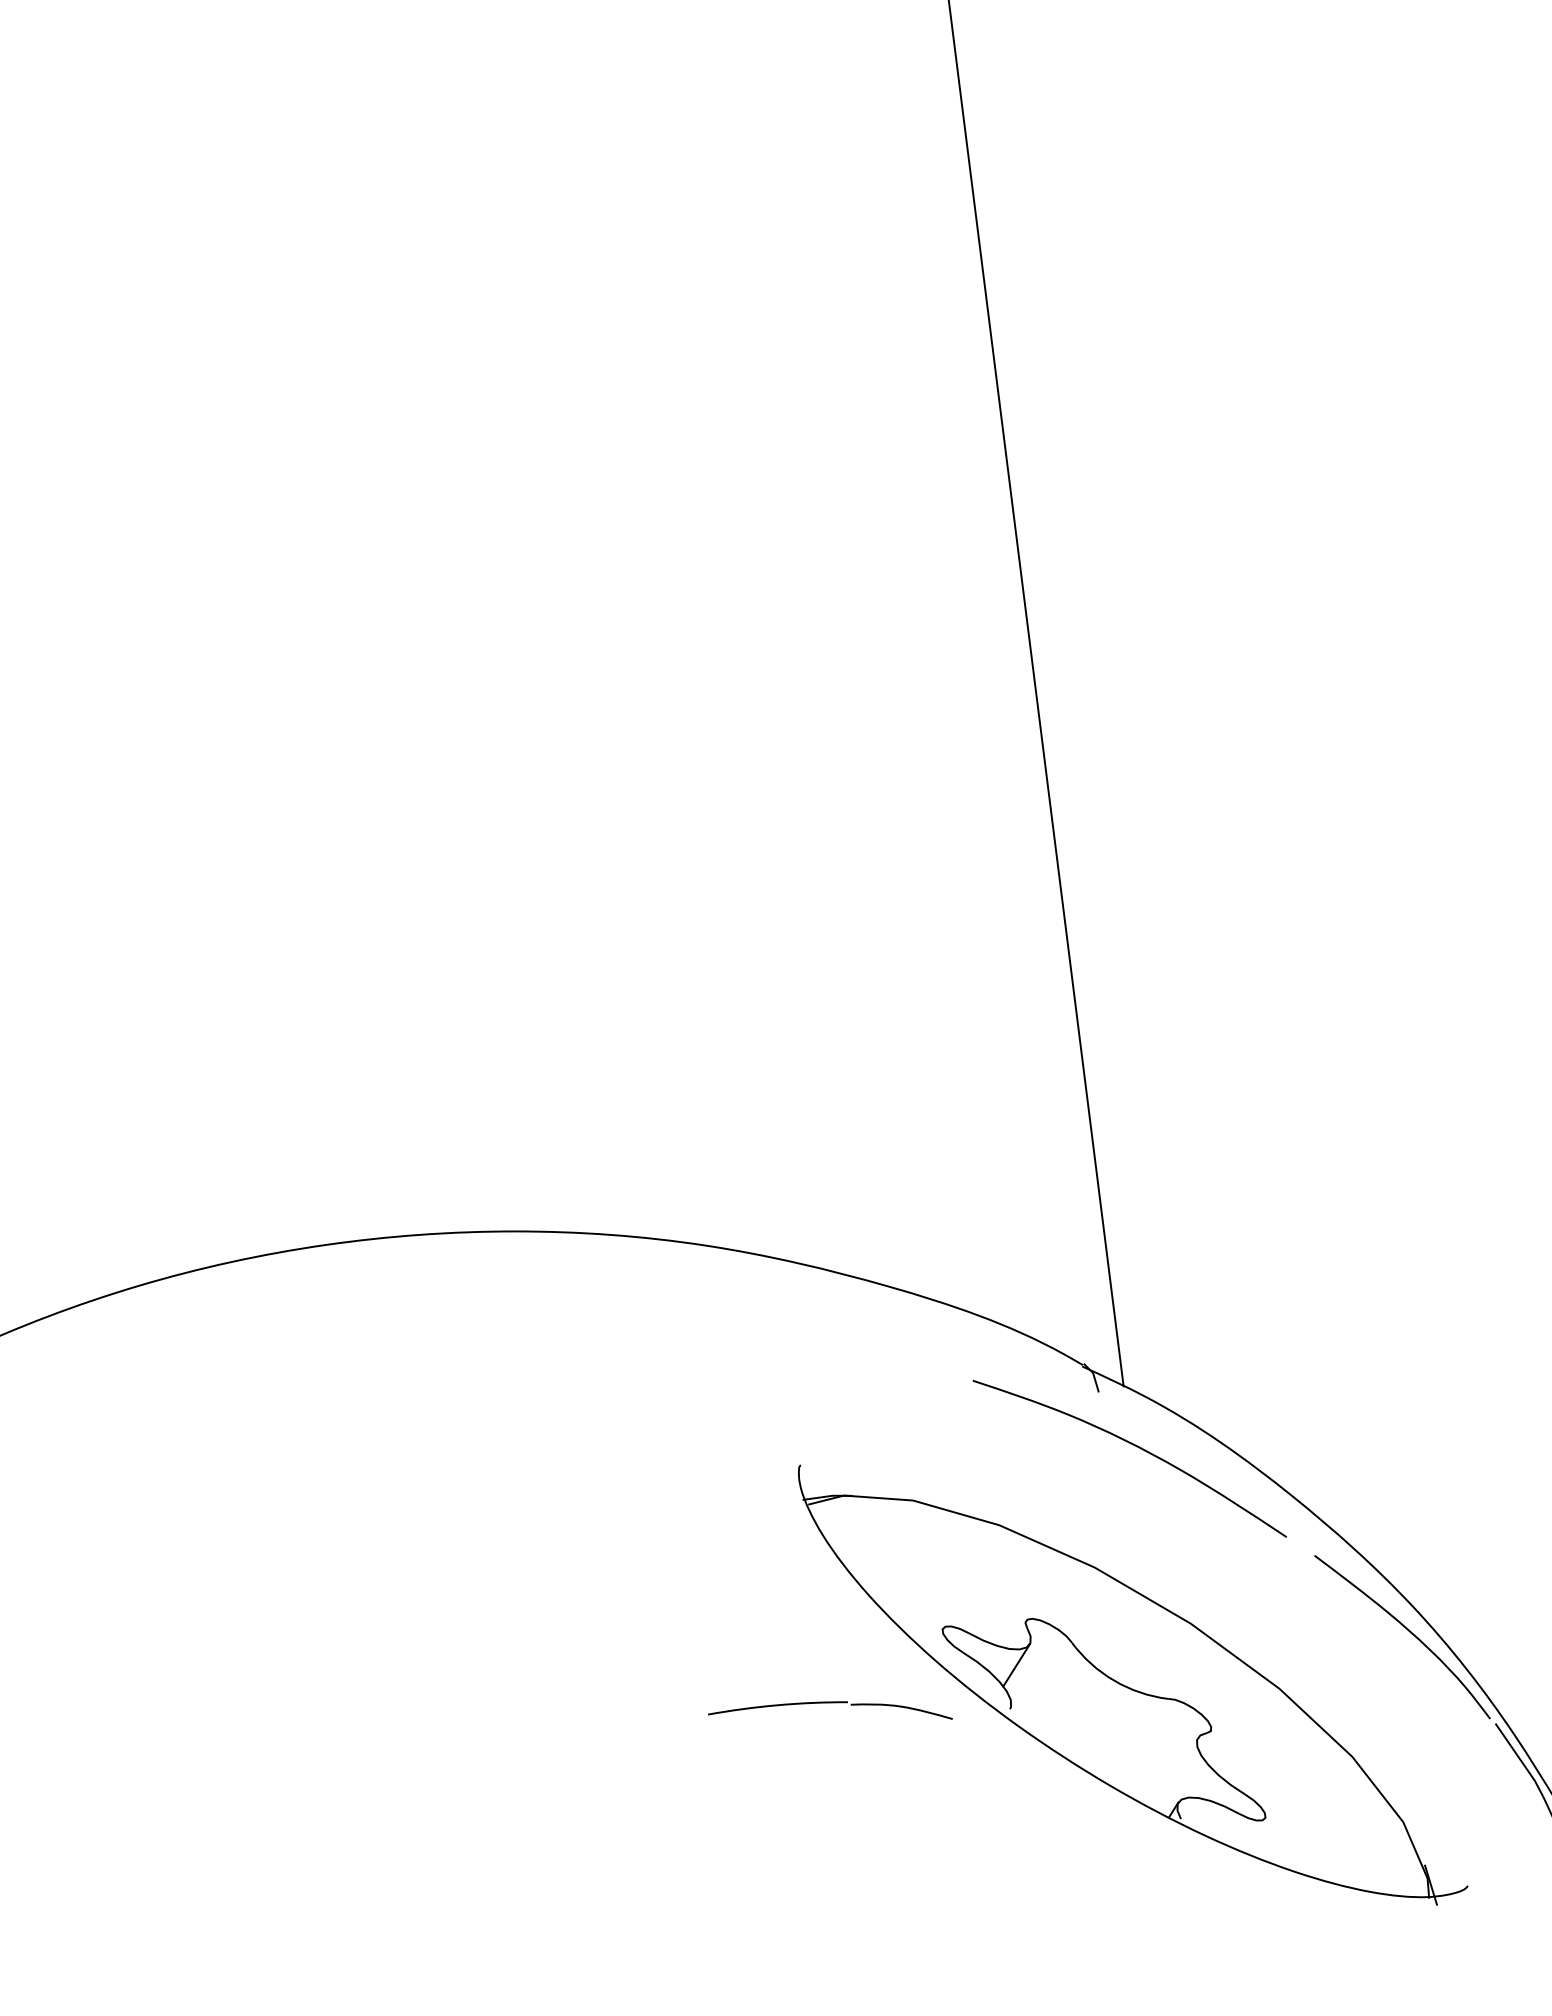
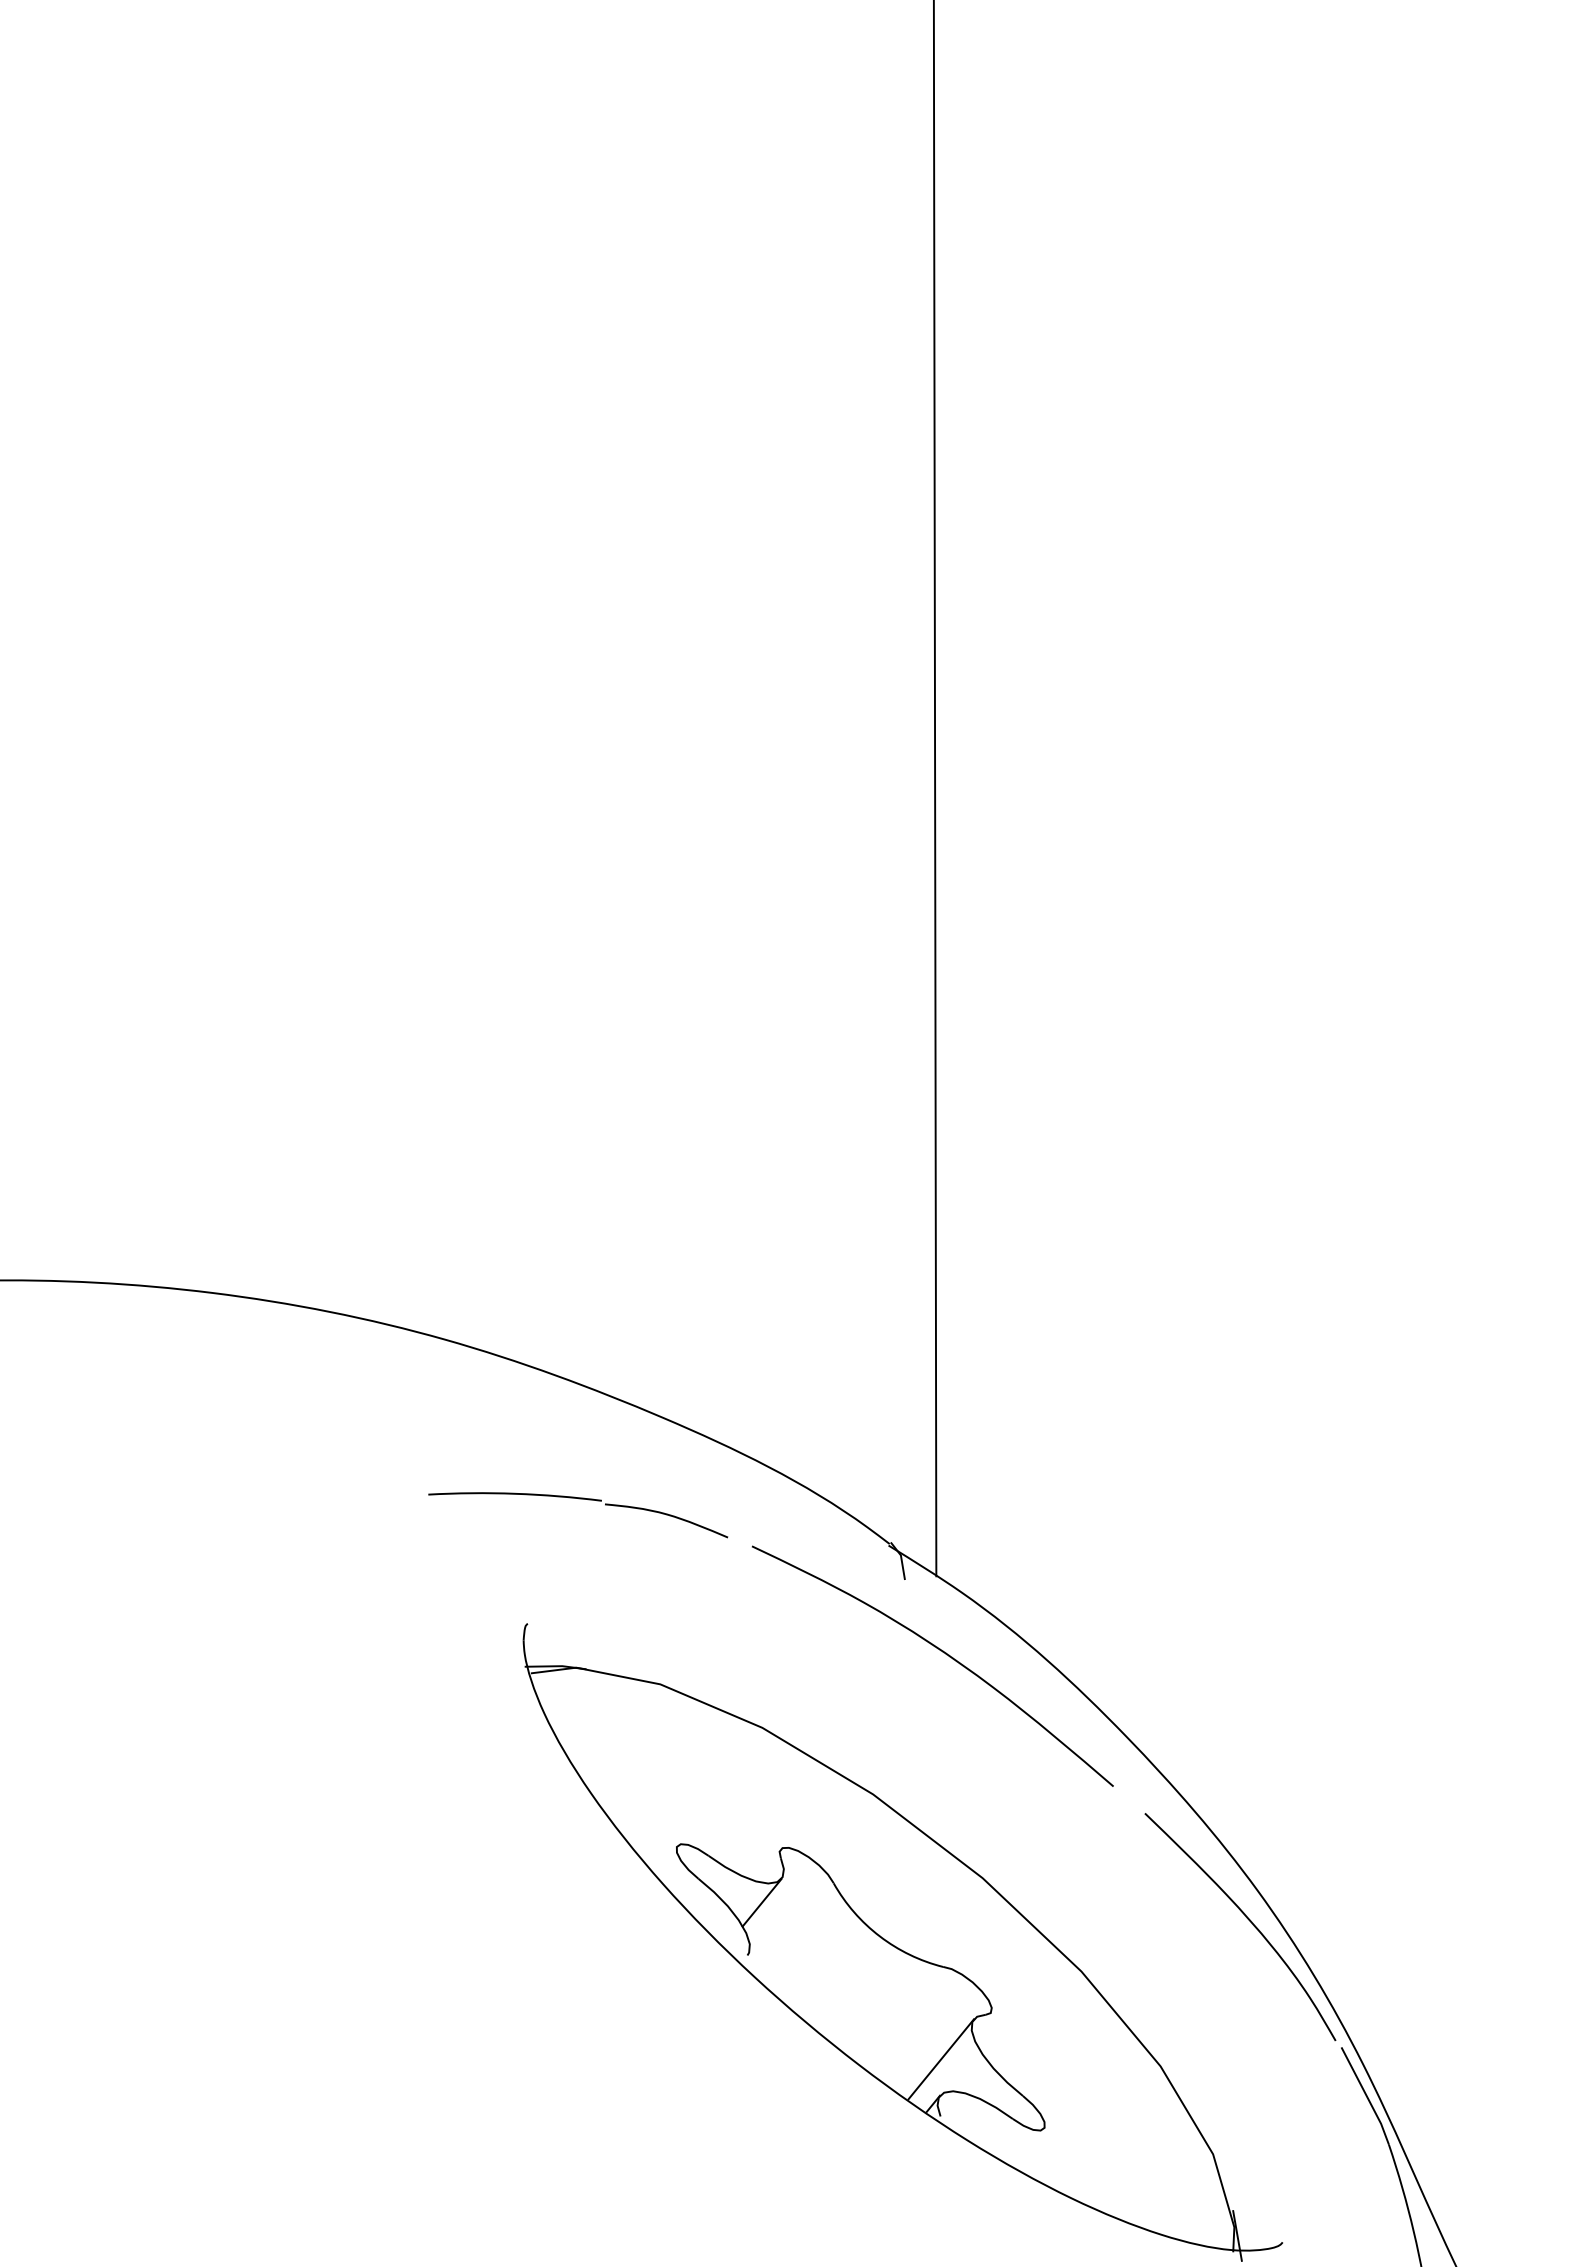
part: (830, 1703) -> (580, 1499), moved
line: (1175, 1772) -> (940, 2058), added

